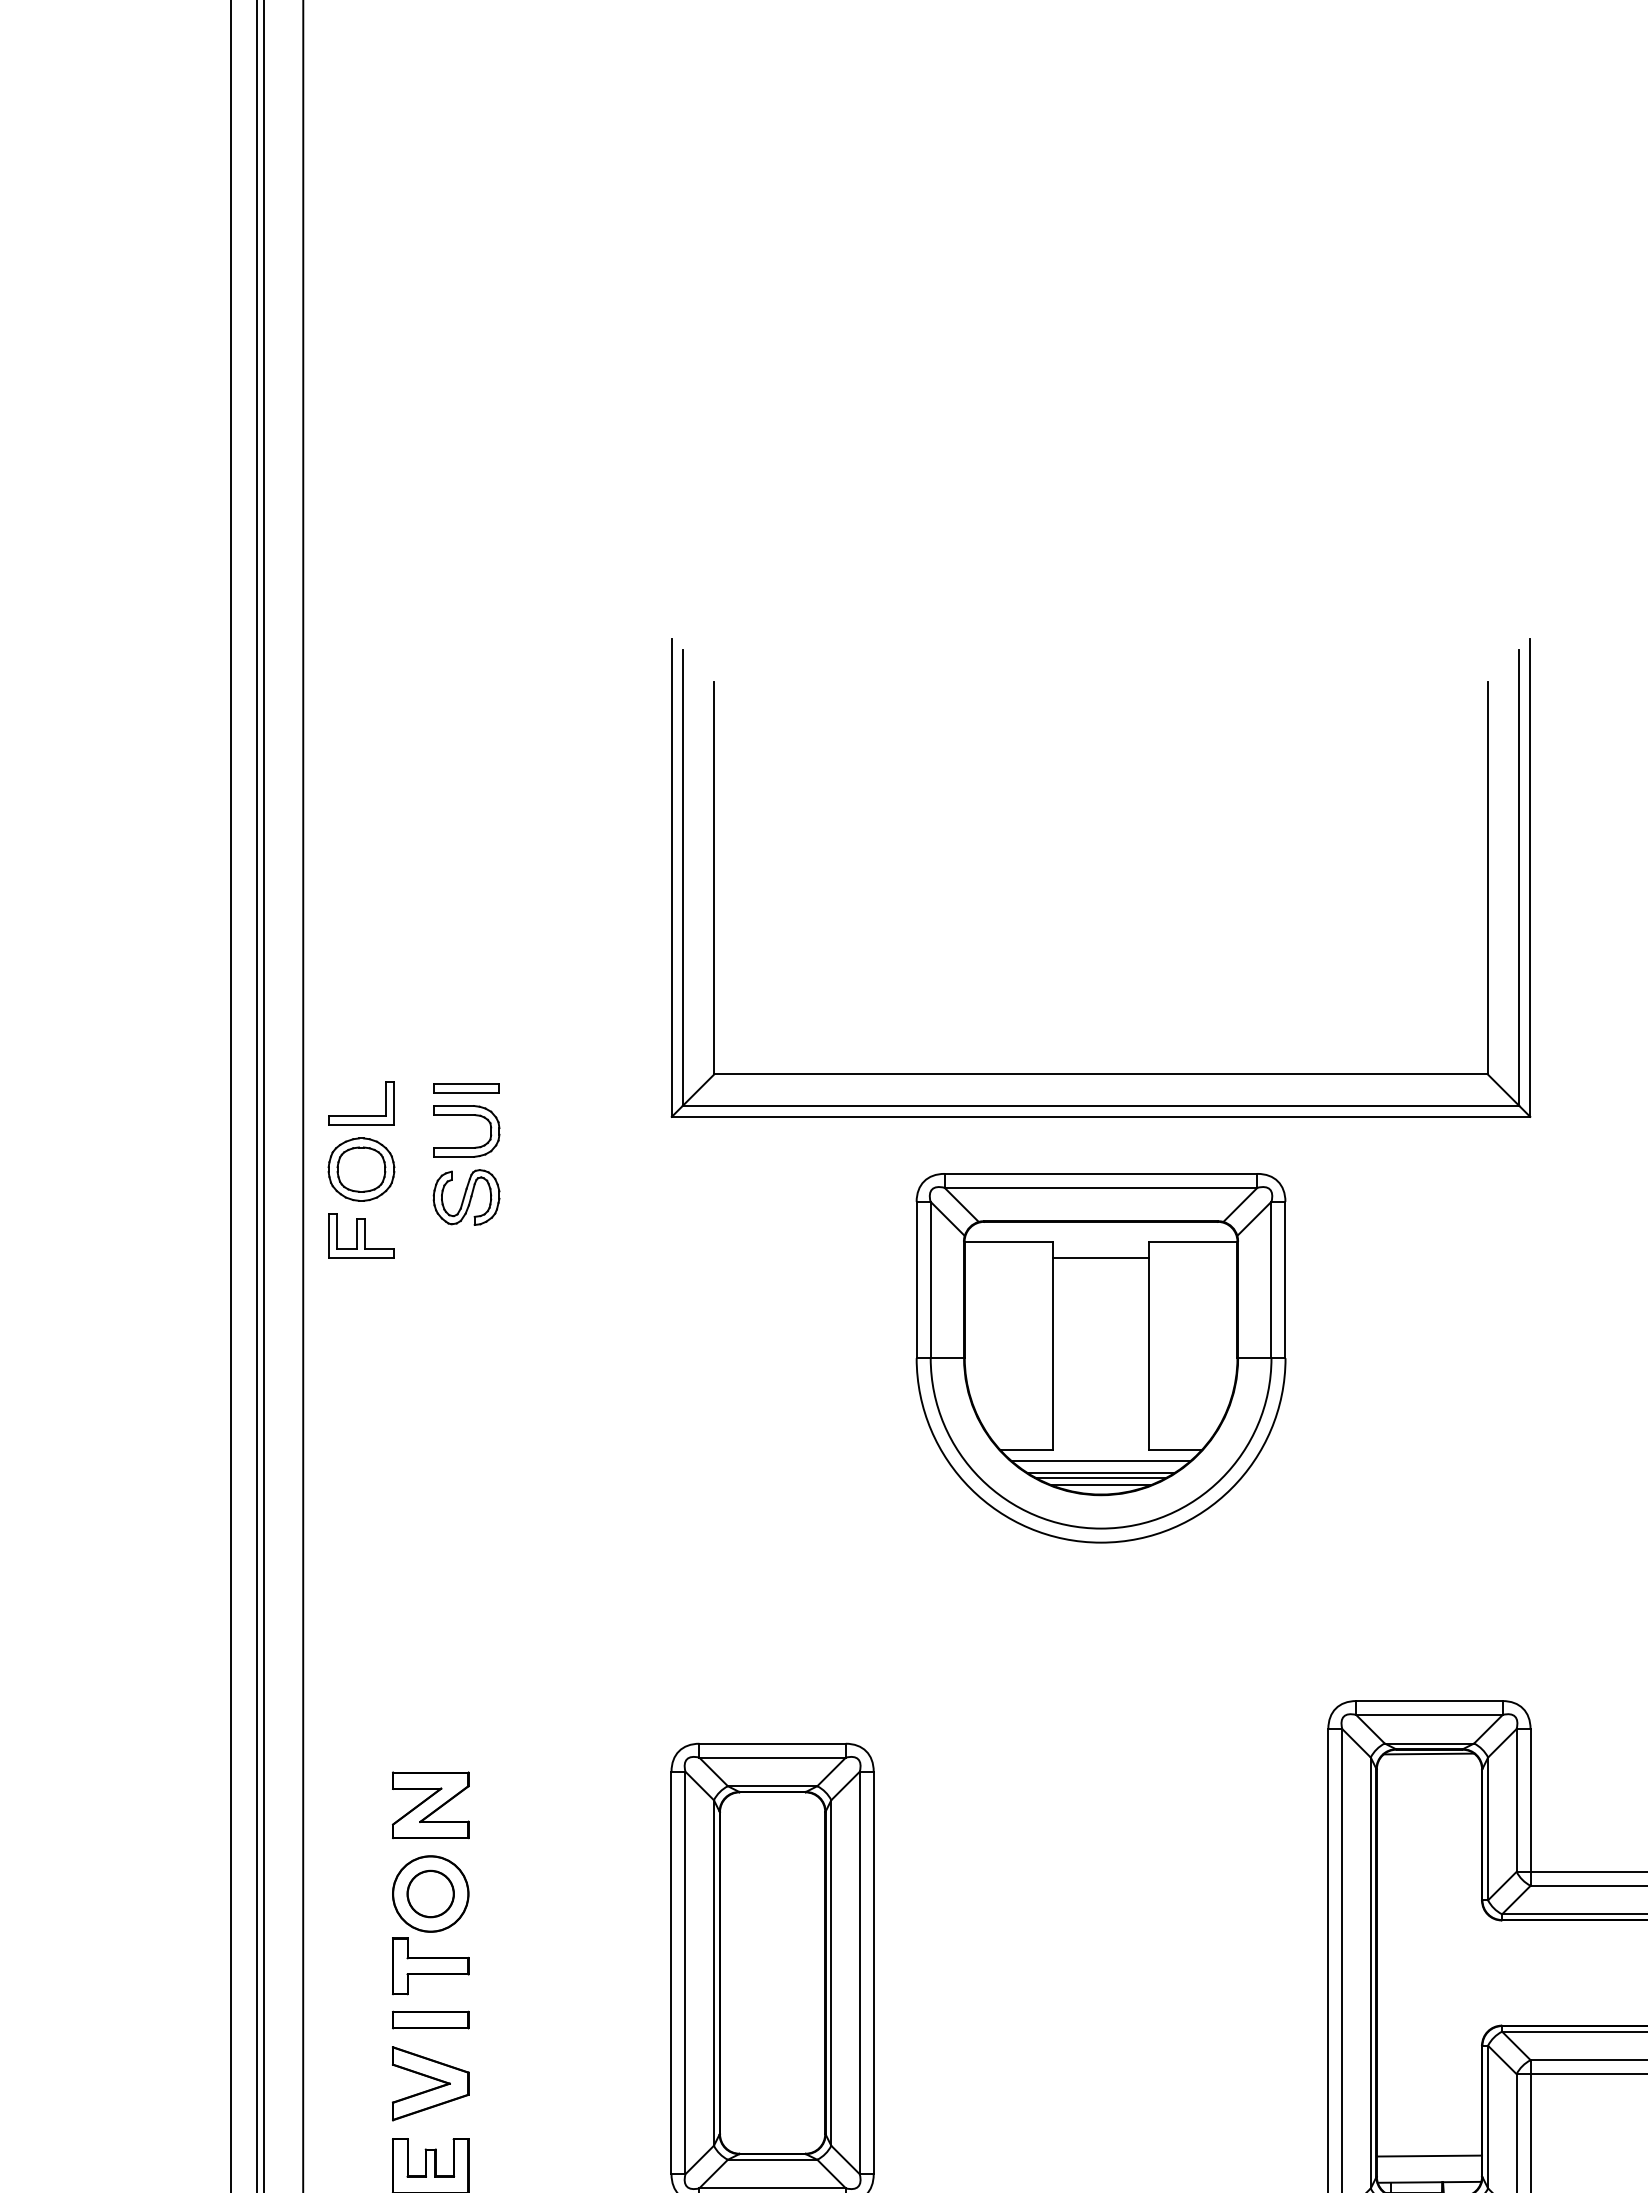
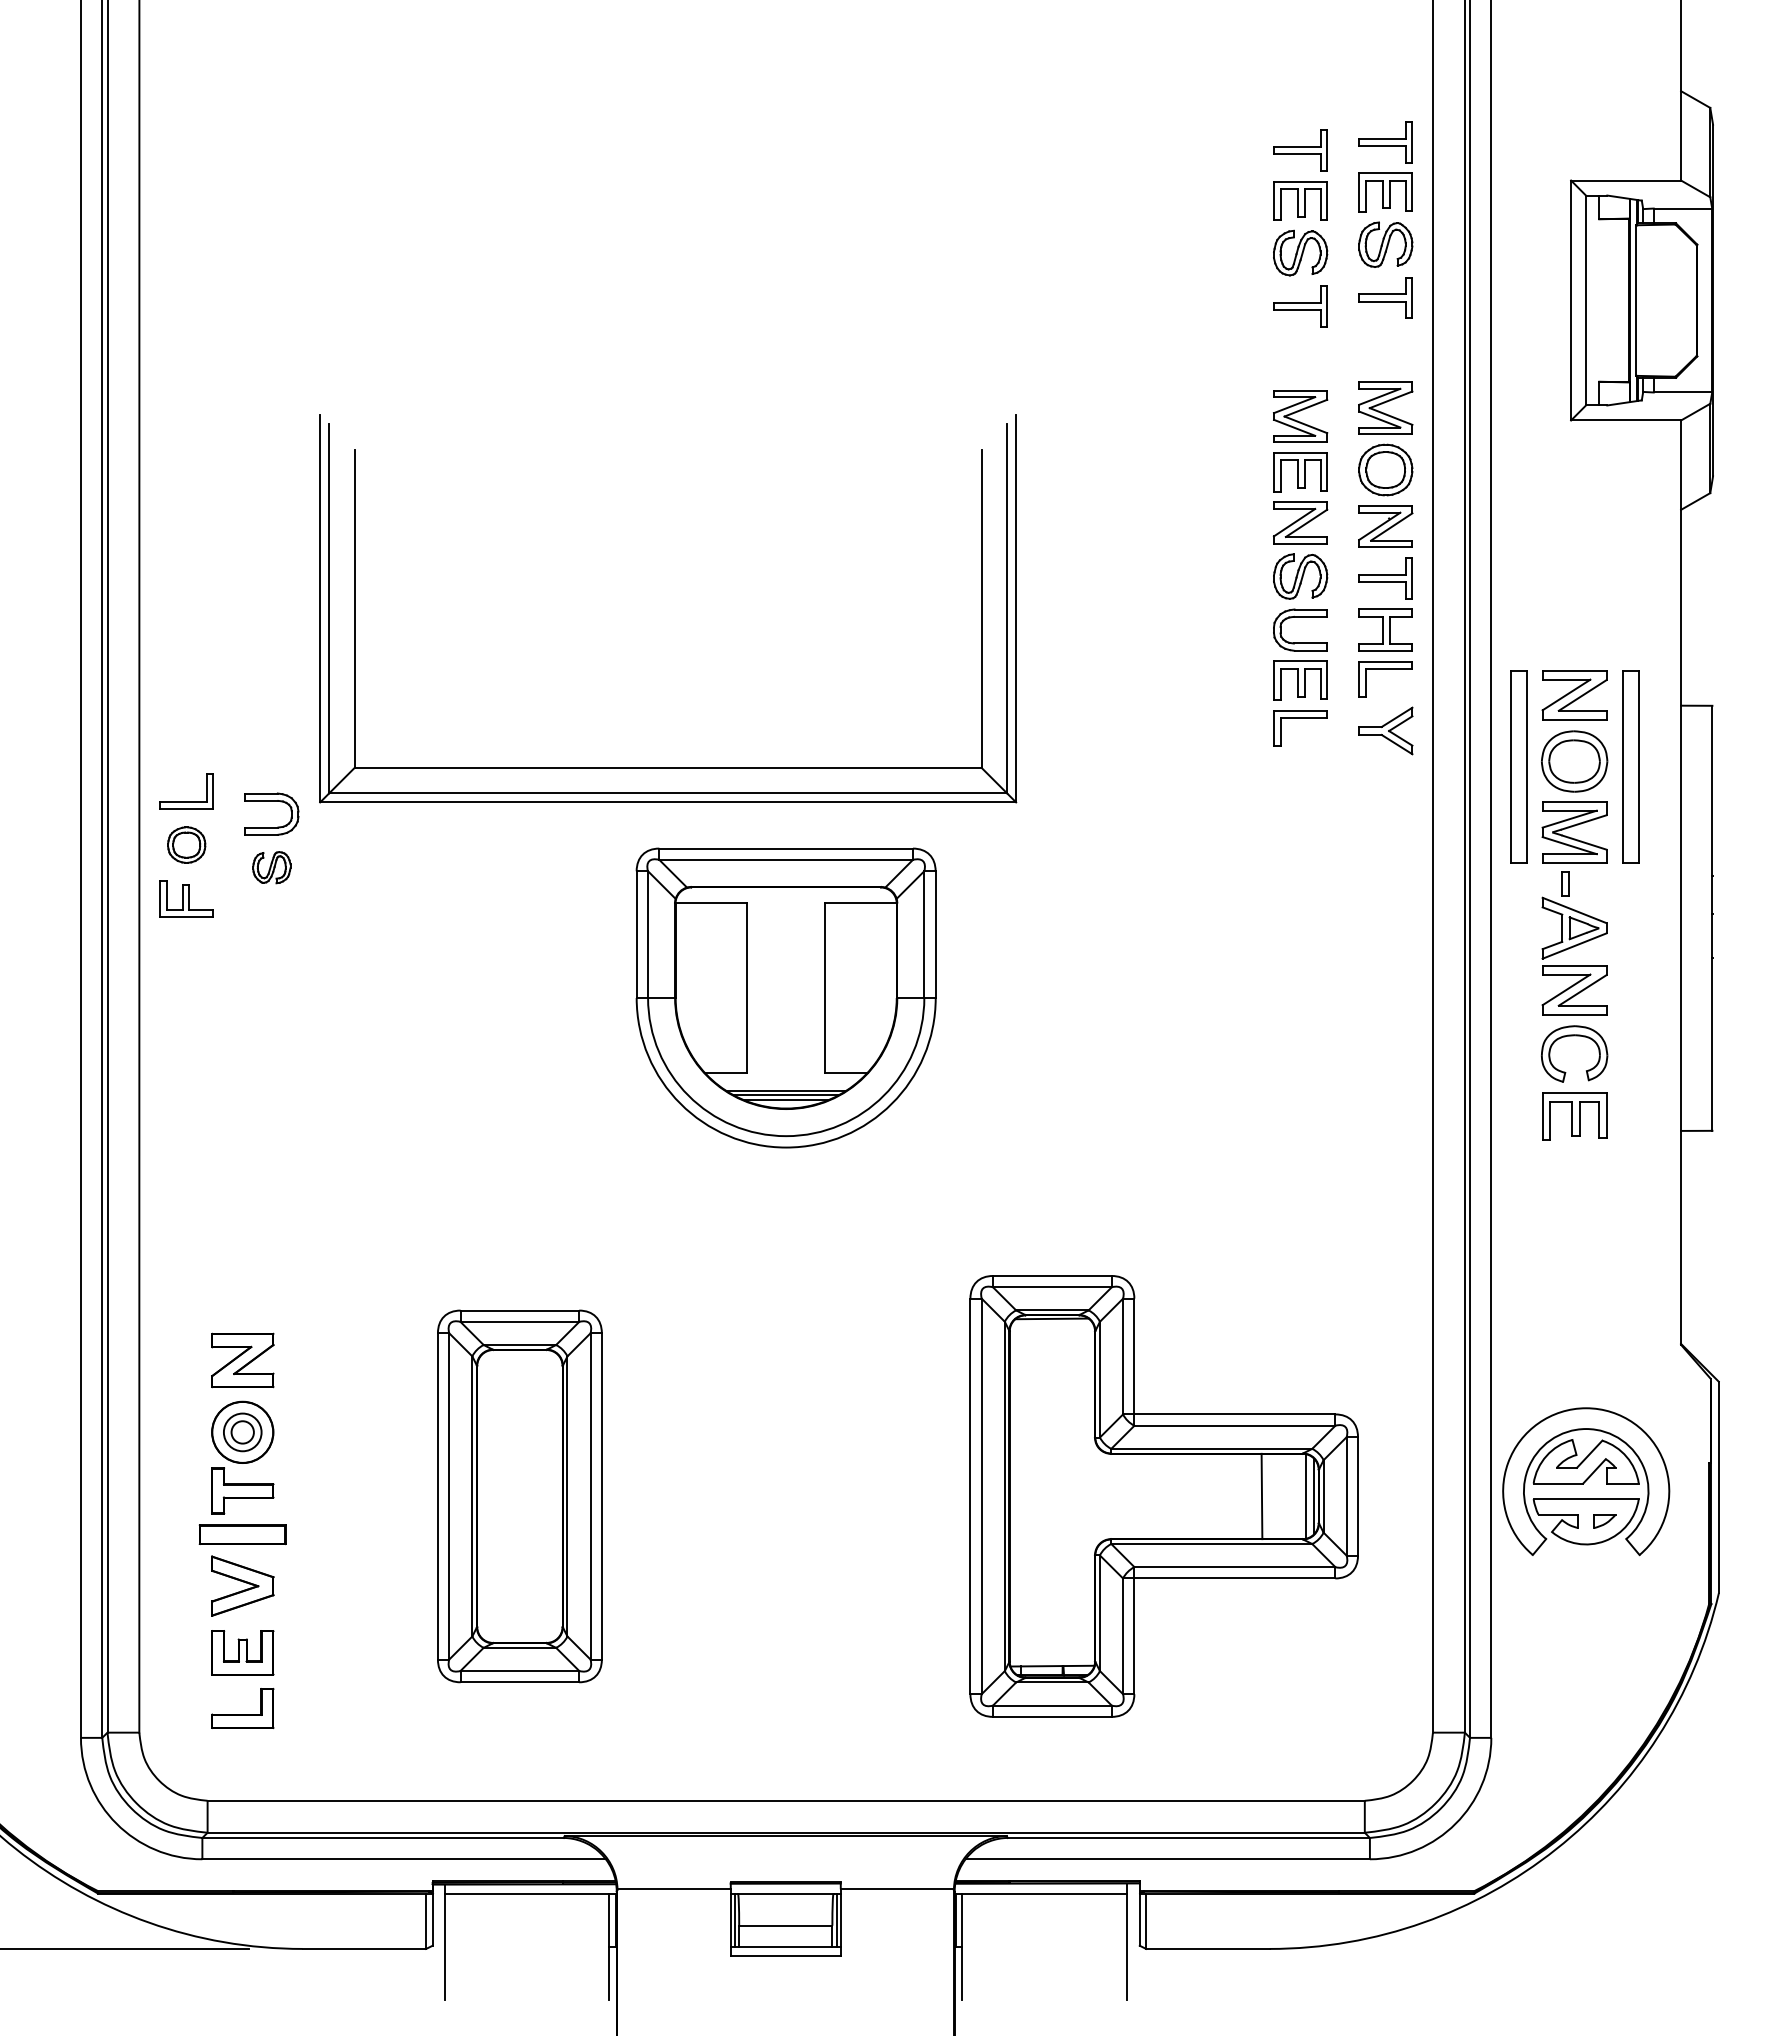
part: (1101, 1073) -> (668, 767), moved
part: (466, 1088) -> (271, 779), removed
part: (361, 1168) -> (186, 844), size x0.7
part: (466, 1197) -> (271, 867), size x0.7
line: (1100, 1258) -> (785, 917), removed
line: (1100, 1461) -> (785, 1081), removed
circle: (430, 1894) -> (242, 1432), size x0.6
part: (430, 2019) -> (242, 1534), size x1.4
line: (1429, 2155) -> (1052, 1644), removed

